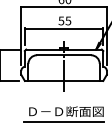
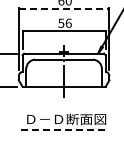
line: (64, 7) -> (64, 9), solid -> dashed
text: (68, 20) -> (68, 22), 55 -> 56
line: (64, 122) -> (64, 130), solid -> dashed

